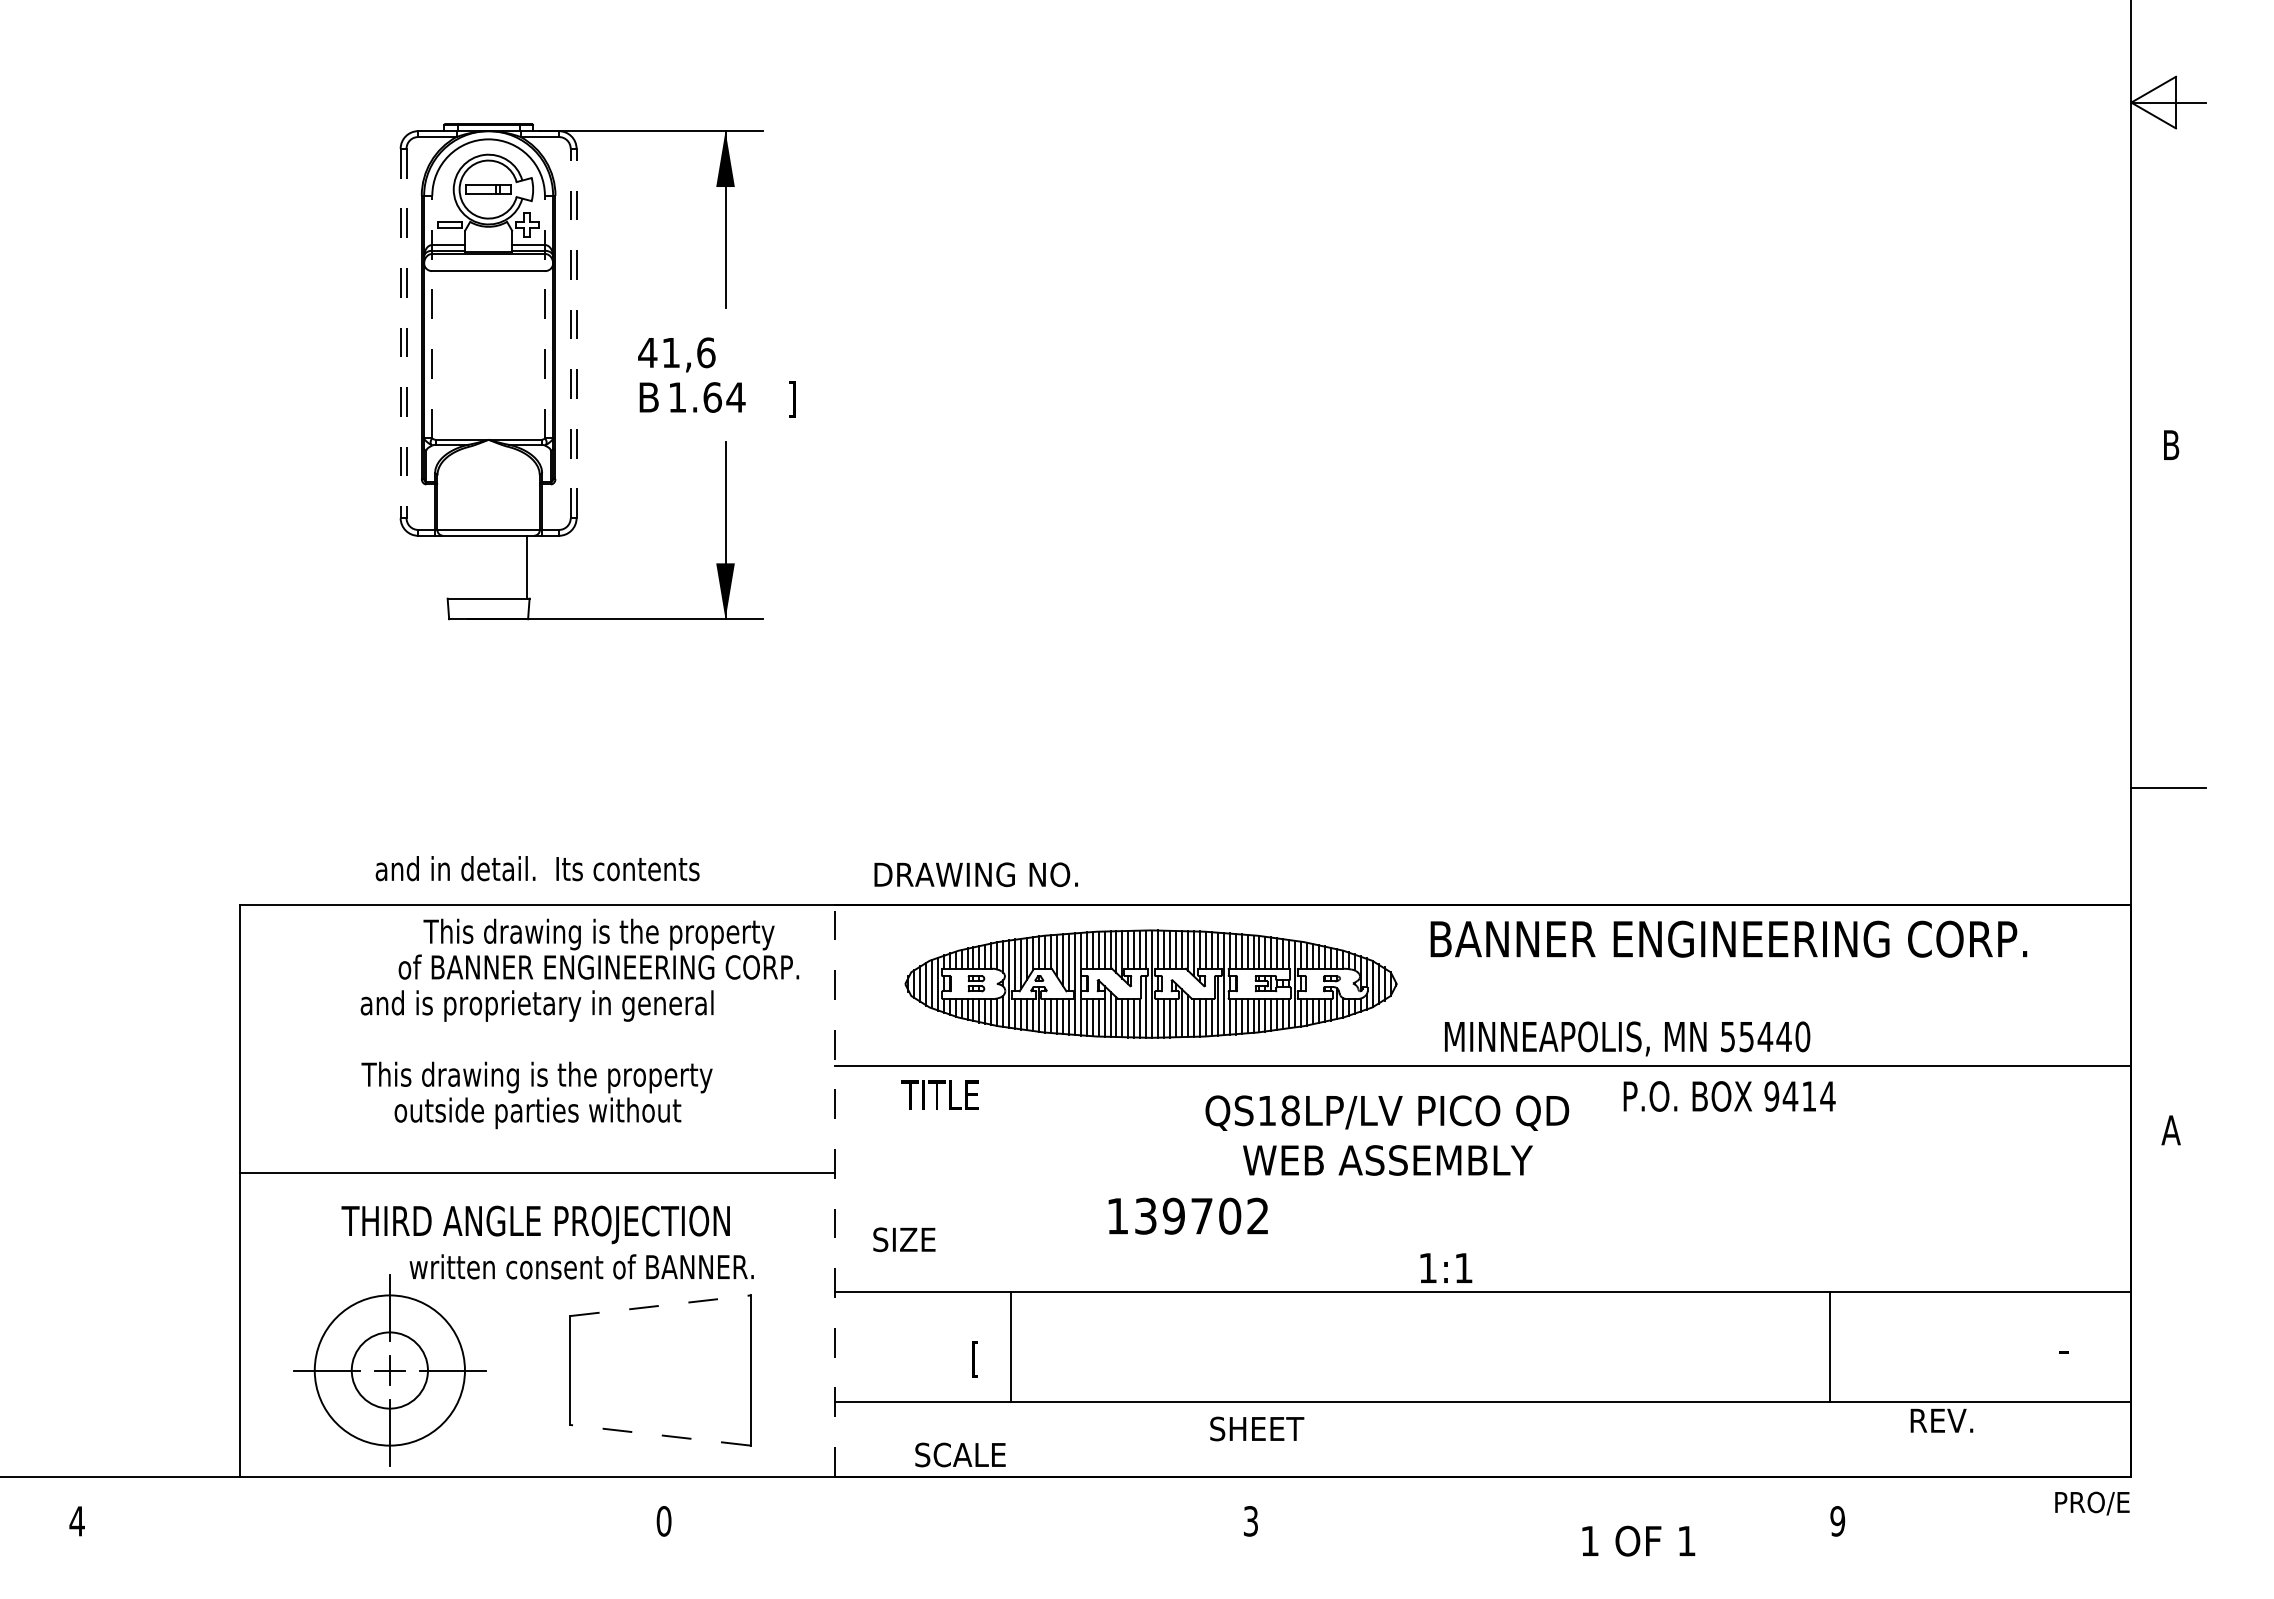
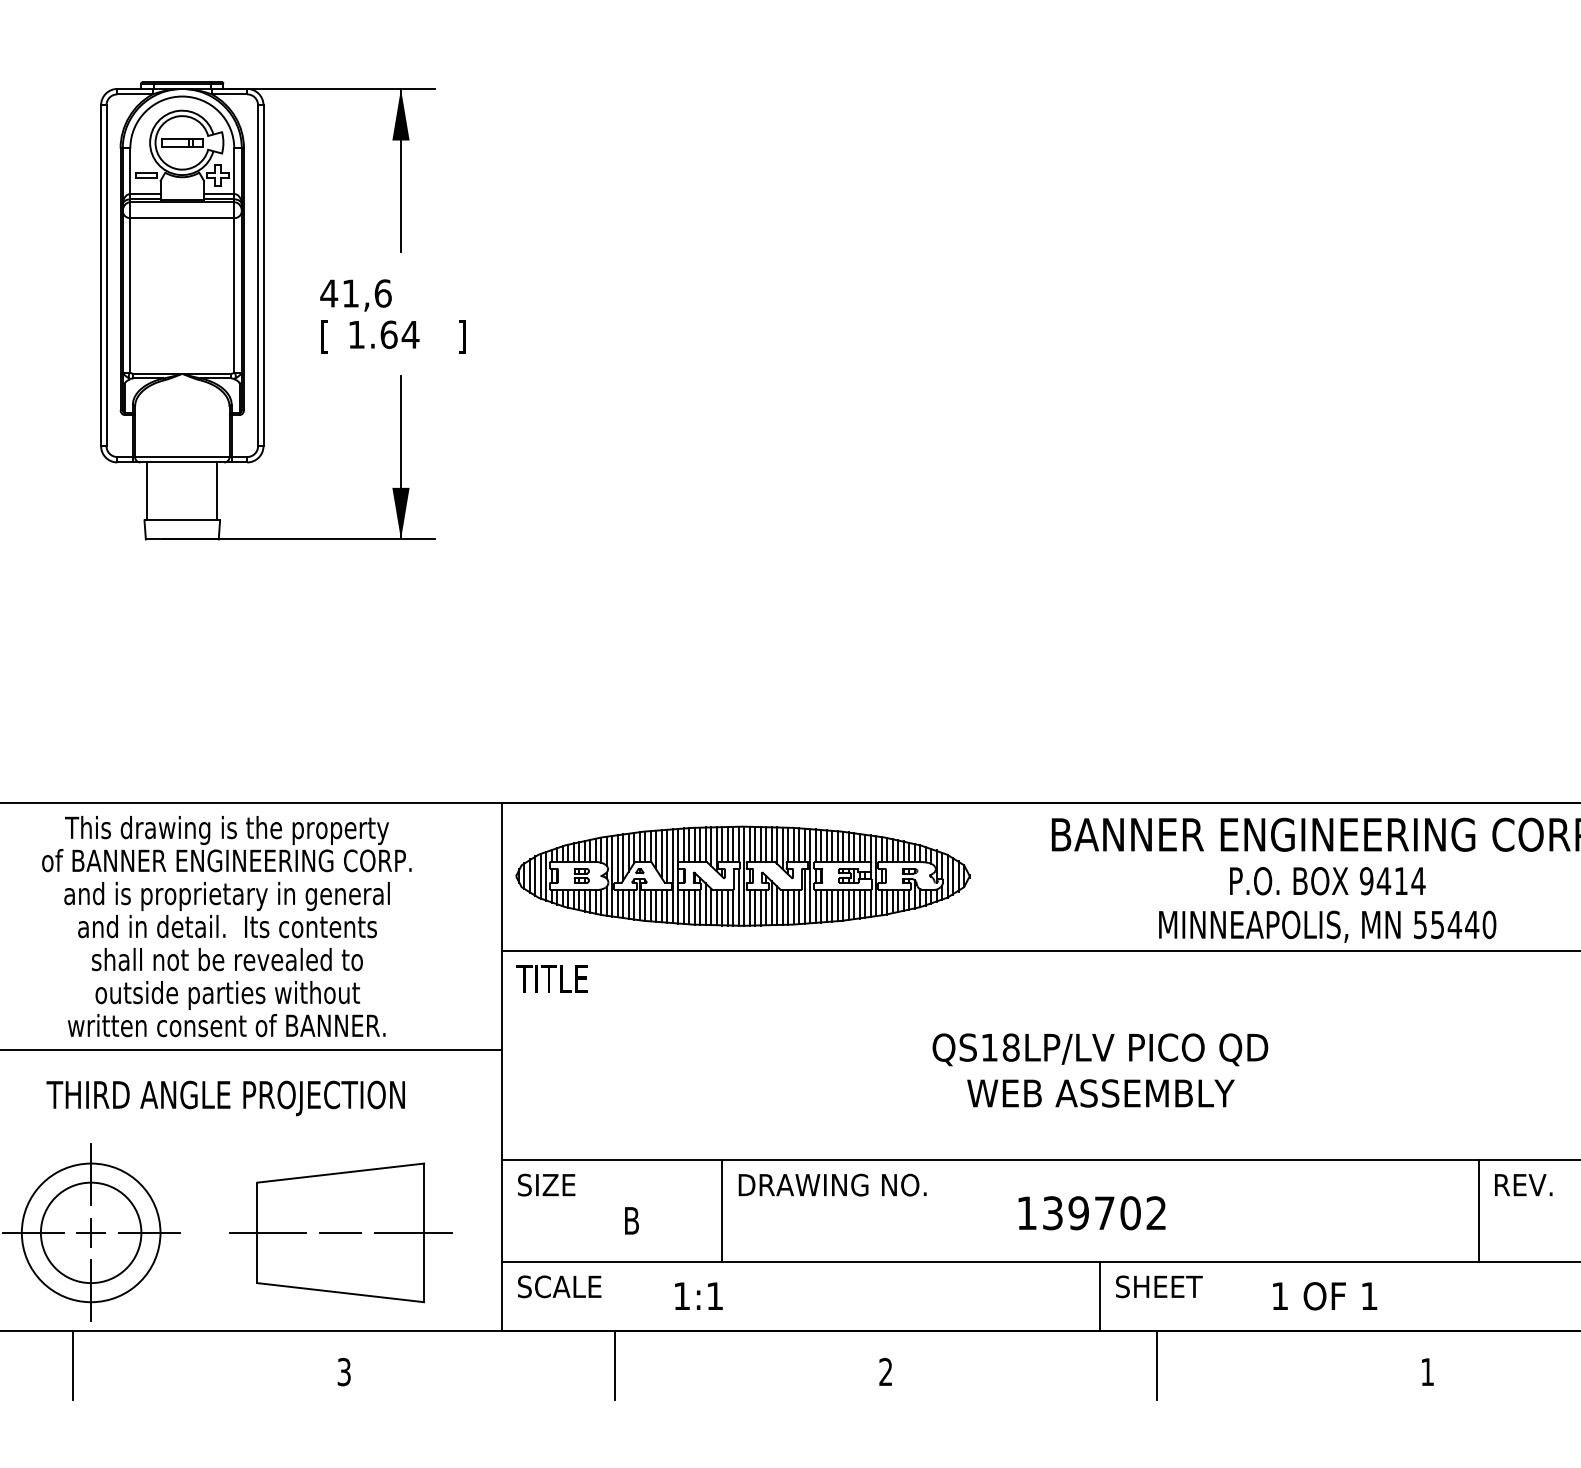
line: (432, 316) -> (130, 260), dashed -> solid
line: (544, 316) -> (233, 260), dashed -> solid
line: (400, 333) -> (100, 275), dashed -> solid
line: (406, 333) -> (106, 275), dashed -> solid
line: (570, 333) -> (257, 275), dashed -> solid
line: (576, 333) -> (263, 275), dashed -> solid
text: (648, 399) -> (329, 336), B -> [
line: (450, 566) -> (147, 490), added
text: (537, 868) -> (227, 926), moved
text: (975, 874) -> (831, 1184), moved
text: (598, 948) -> (226, 843), moved
part: (1150, 983) -> (742, 875), moved
text: (1627, 1038) -> (1327, 926), moved
text: (536, 1077) -> (226, 962), This drawing is the property -> shall not be revealed to
text: (939, 1094) -> (551, 978), moved
text: (1729, 1096) -> (1327, 881), moved
text: (1387, 1135) -> (1100, 1070), moved
line: (835, 1190) -> (502, 1066), dashed -> solid
text: (1187, 1215) -> (1091, 1212), moved
text: (904, 1239) -> (546, 1184), moved
text: (581, 1266) -> (226, 1025), moved
text: (1446, 1267) -> (699, 1295), moved
line: (660, 1305) -> (340, 1172), dashed -> solid
line: (1010, 1346) -> (722, 1210), moved
line: (1829, 1346) -> (1478, 1210), moved
text: (975, 1359) -> (631, 1222), [ -> B
circle: (389, 1370) -> (90, 1232), size x1.43
line: (581, 1370) -> (268, 1232), added
line: (659, 1370) -> (340, 1232), added
line: (738, 1370) -> (412, 1232), added
text: (1941, 1420) -> (1523, 1184), moved
text: (1257, 1428) -> (1159, 1286), moved
line: (660, 1435) -> (340, 1292), dashed -> solid
line: (1483, 1439) -> (1100, 1296), added
text: (960, 1454) -> (559, 1286), moved
line: (370, 1513) -> (73, 1364), added
line: (957, 1513) -> (615, 1364), added
line: (1544, 1513) -> (1156, 1364), added
text: (663, 1521) -> (343, 1372), 0 -> 3
text: (1250, 1521) -> (885, 1372), 3 -> 2
text: (1837, 1521) -> (1427, 1372), 9 -> 1
text: (1638, 1540) -> (1324, 1295), moved

